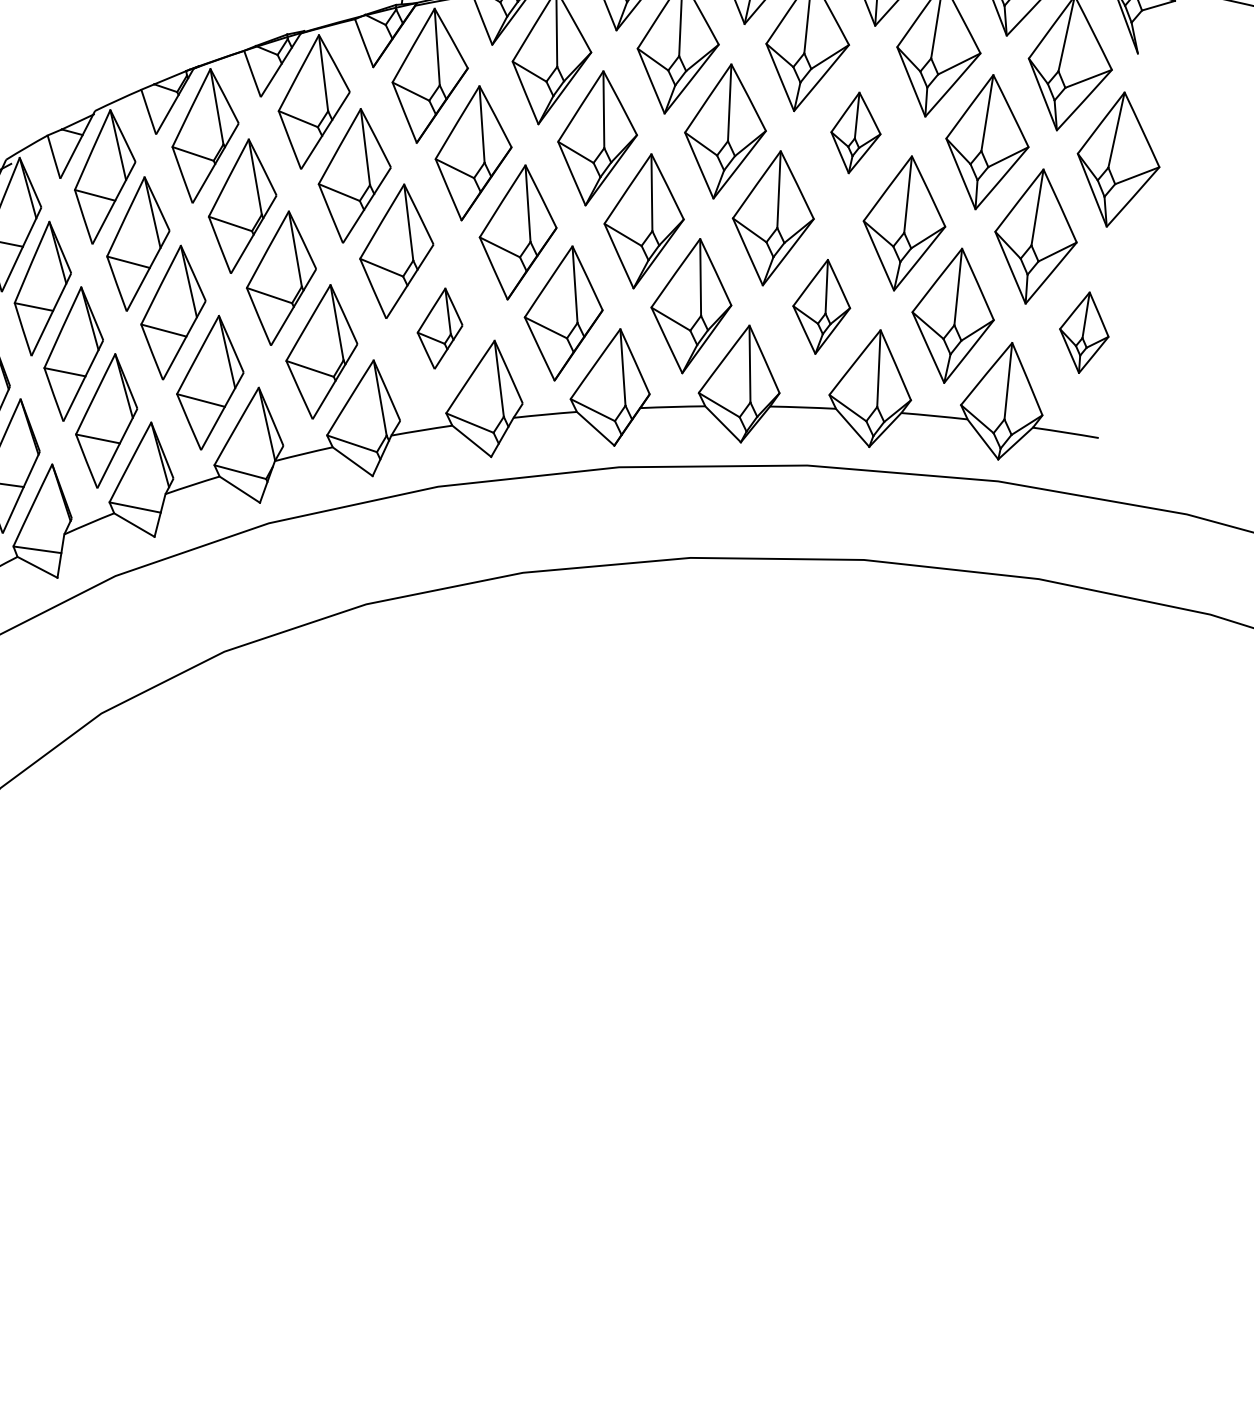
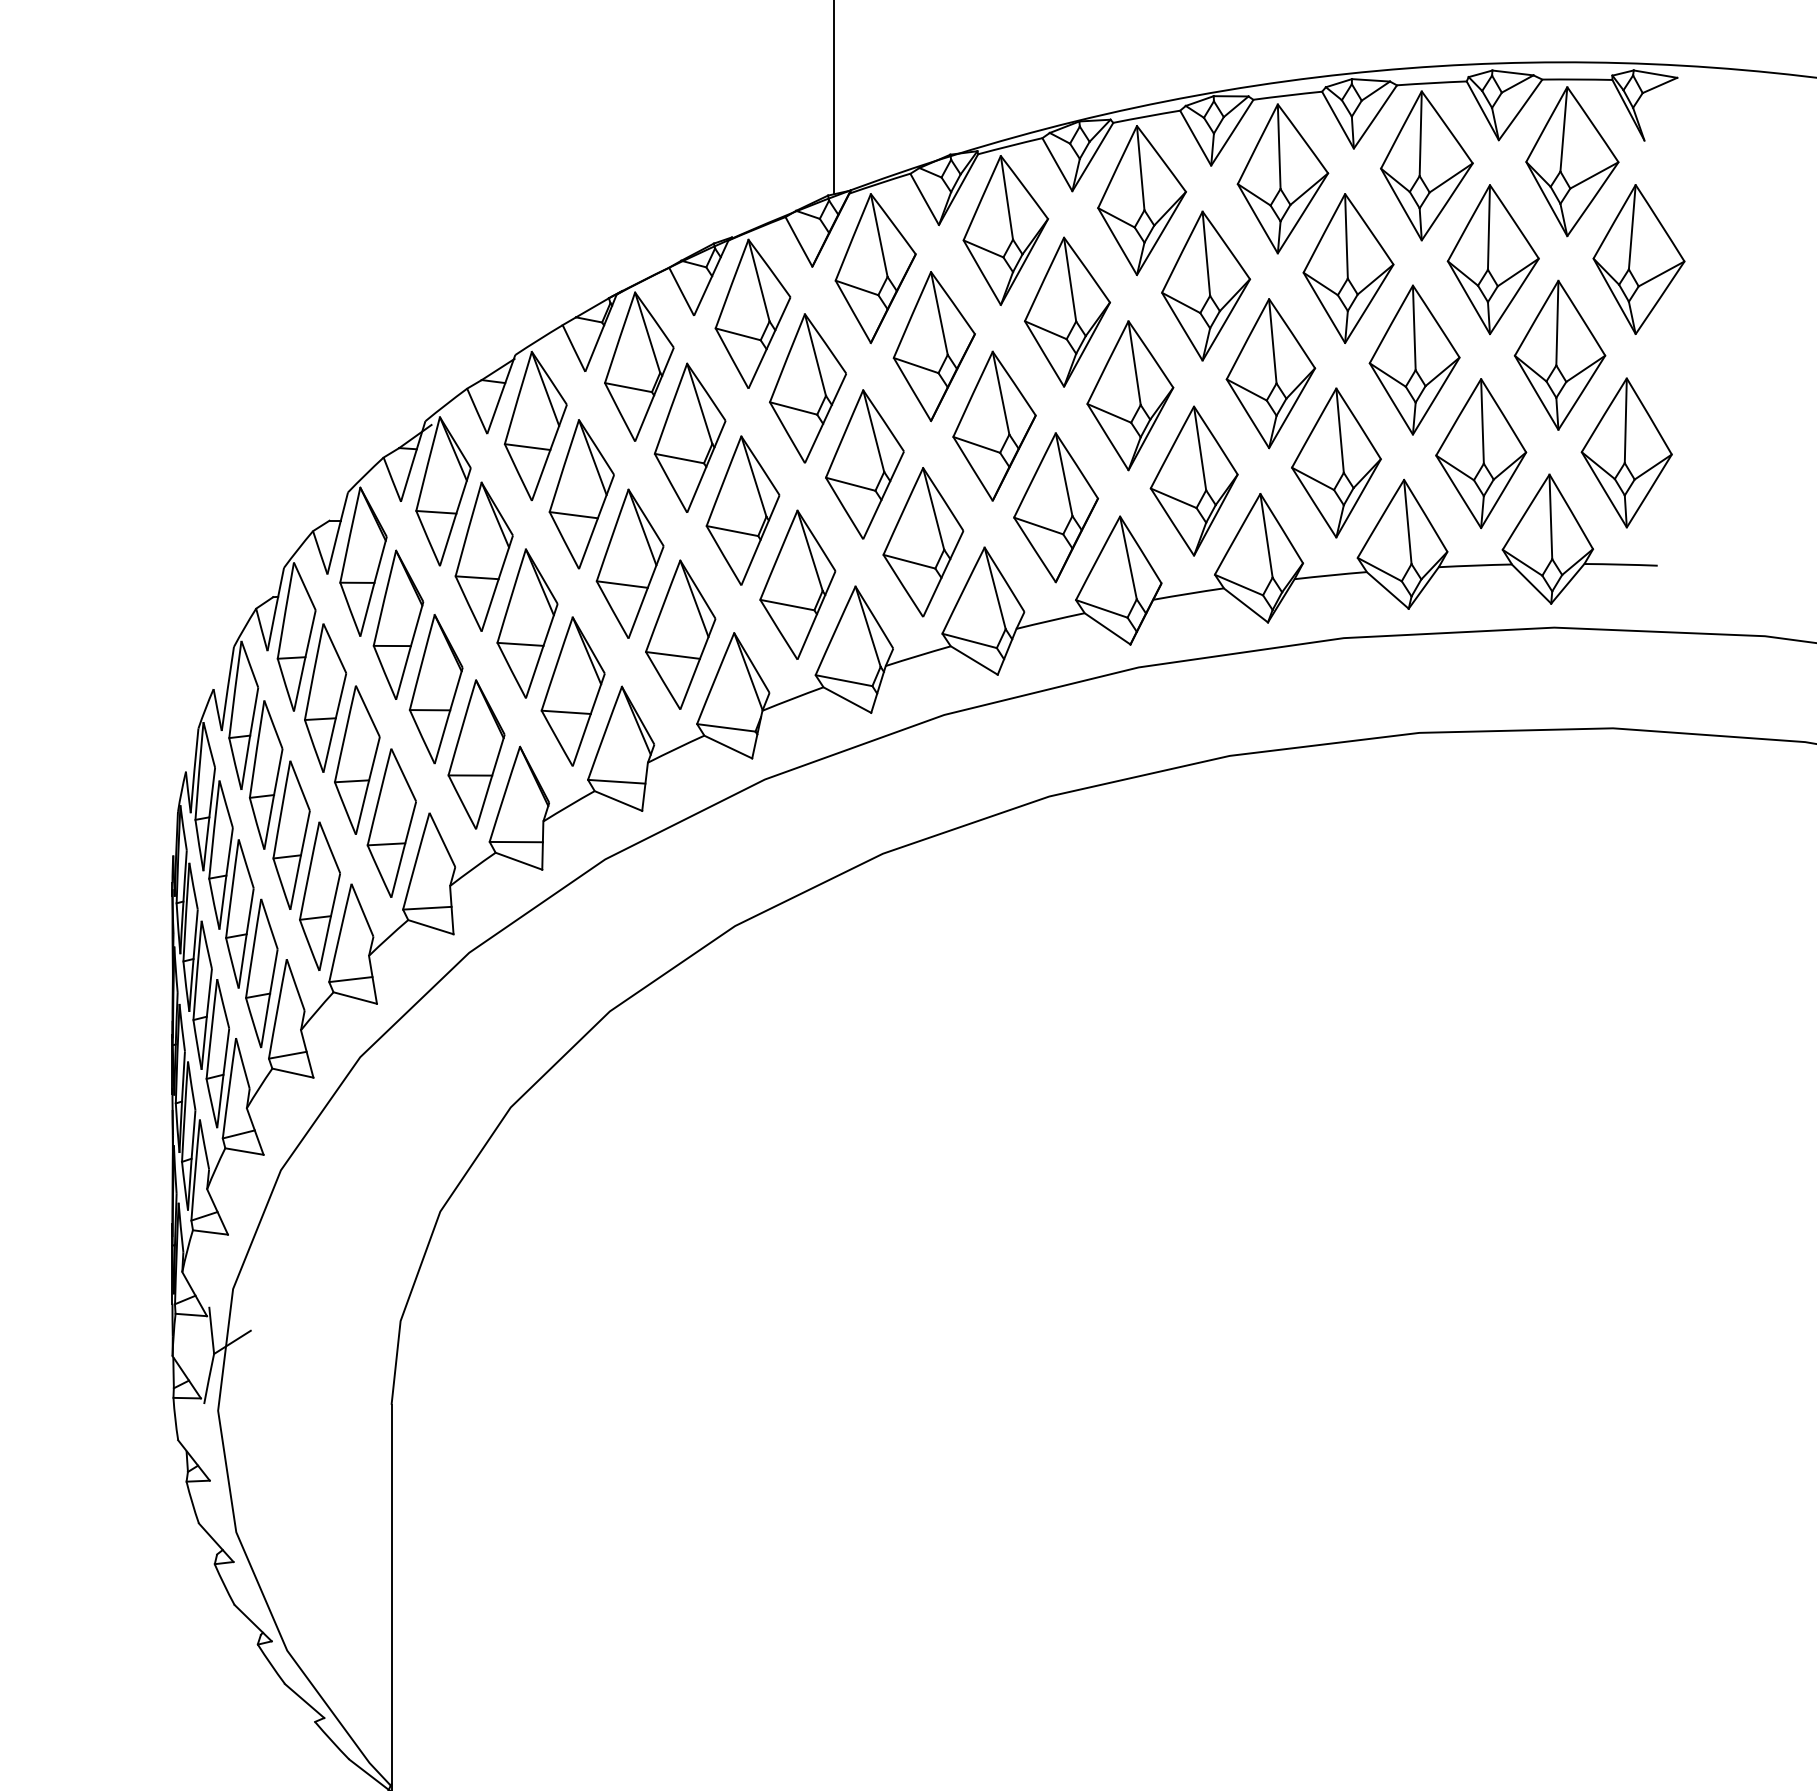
part: (855, 133) -> (1348, 268), size x1.67
part: (821, 306) -> (1336, 462), size x1.43
part: (440, 328) -> (923, 542), size x1.67
part: (1084, 332) -> (1626, 452), size x1.67

